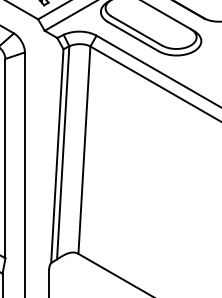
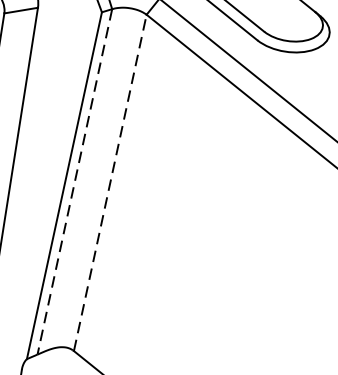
line: (84, 150) -> (110, 183), solid -> dashed
line: (63, 152) -> (75, 181), solid -> dashed

